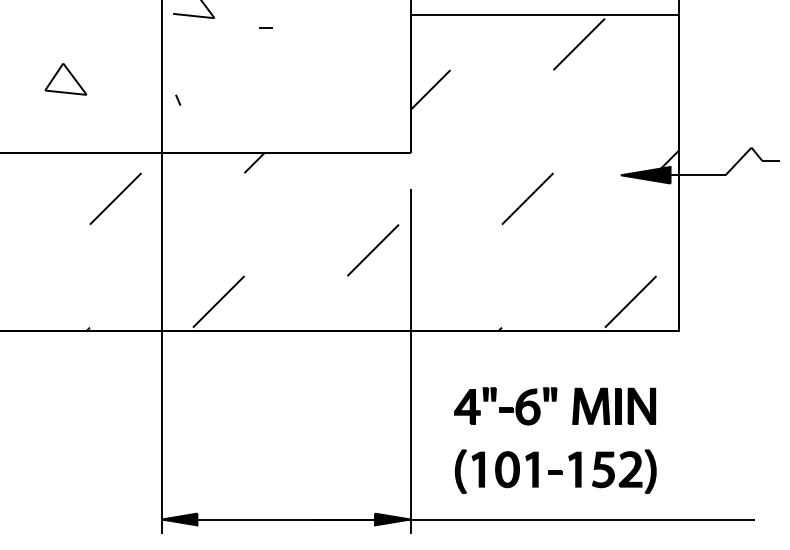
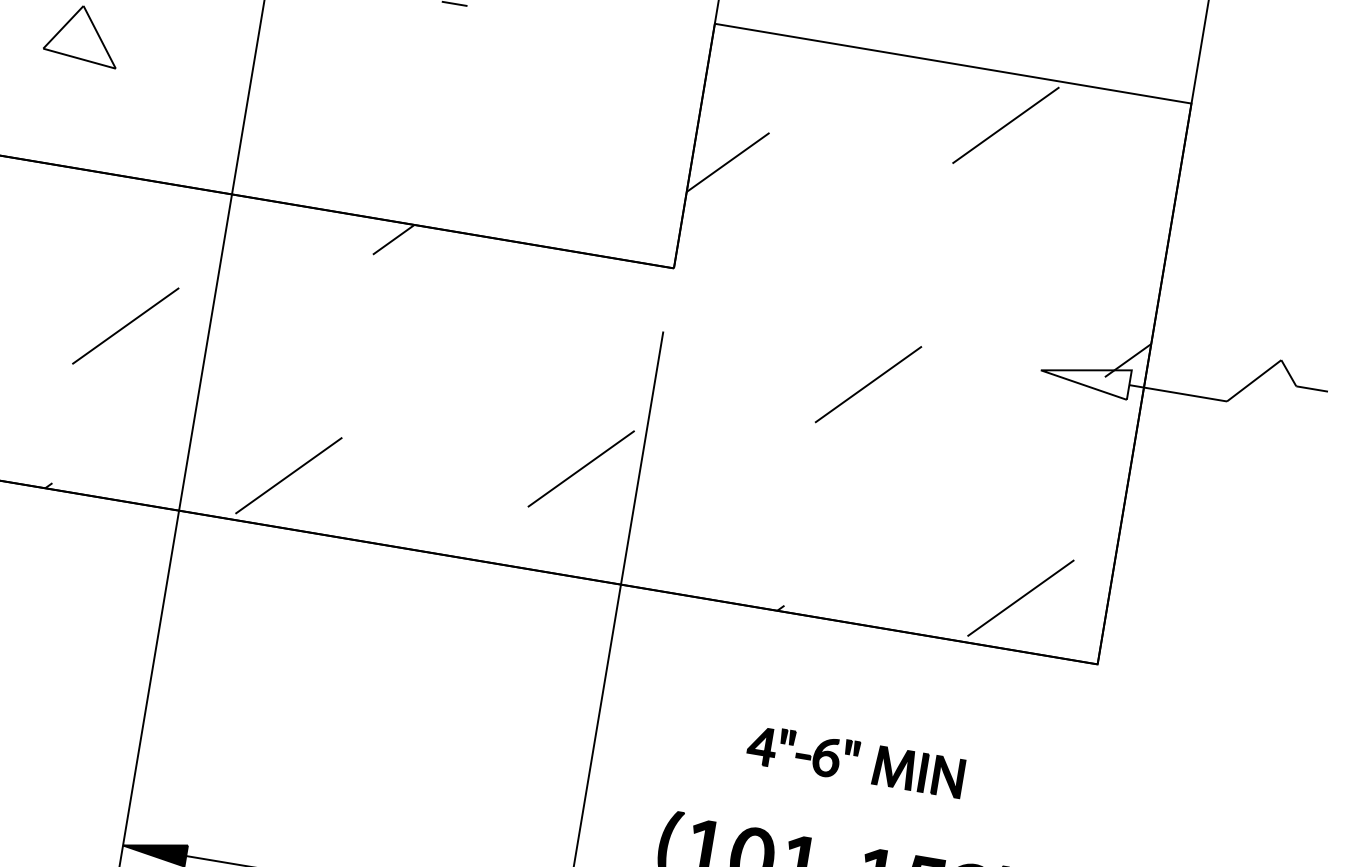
line: (178, 99) -> (277, 104), removed
fill: (645, 174) -> (1085, 376), removed
line: (115, 198) -> (125, 325), moved
line: (373, 250) -> (581, 469), moved
part: (555, 406) -> (856, 761), size x0.6

